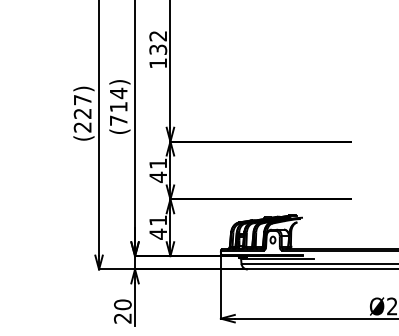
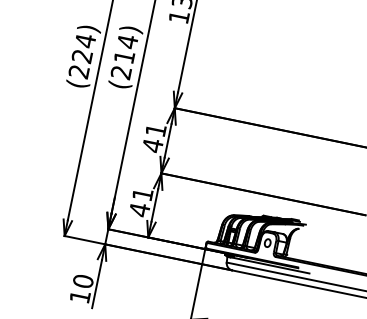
text: (82, 99) -> (85, 40), (227) -> (224)
text: (118, 120) -> (121, 72), (714) -> (214)
text: (122, 318) -> (79, 296), 20 -> 10

